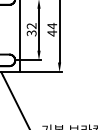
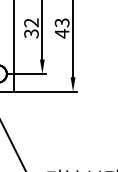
text: (52, 26) -> (62, 23), 44 -> 43

